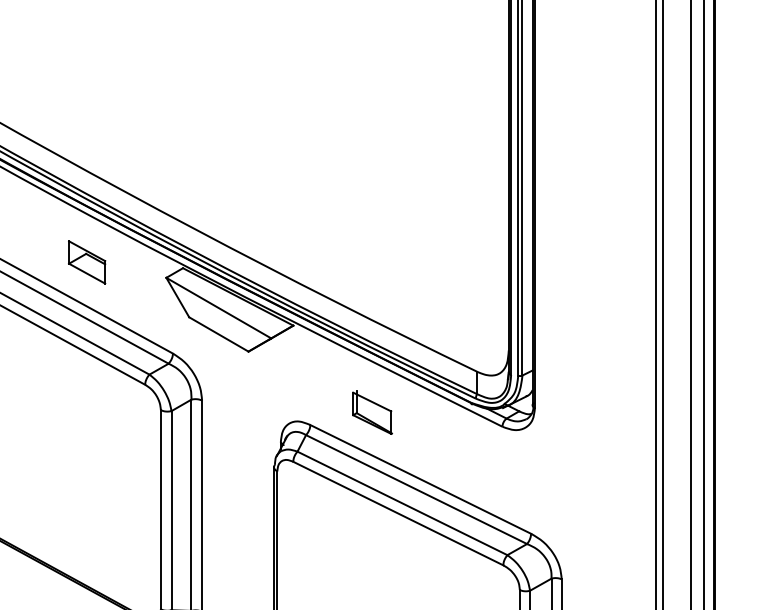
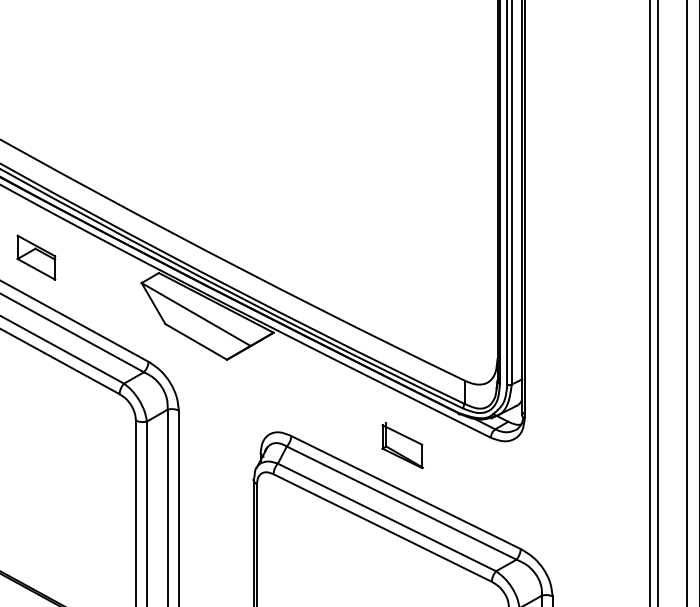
part: (87, 262) -> (36, 257), moved
part: (372, 412) -> (402, 445), moved

